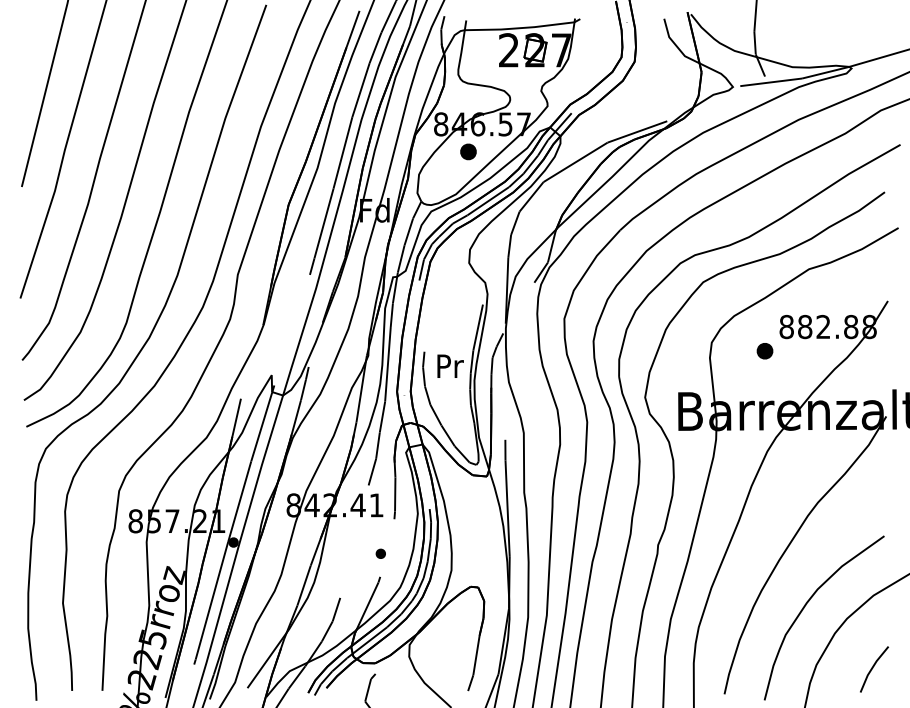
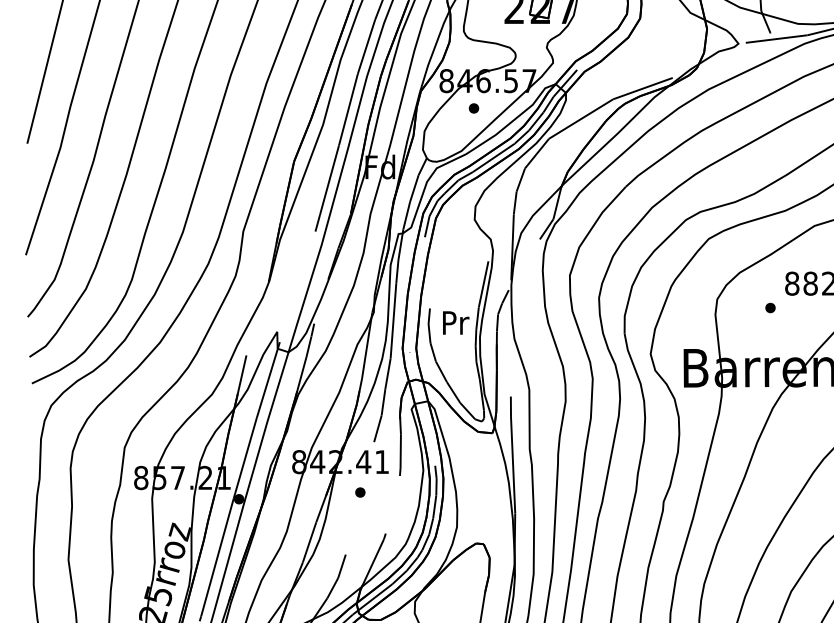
part: (468, 151) -> (474, 108), size x0.62
part: (764, 351) -> (770, 308), size x0.62
part: (380, 553) -> (360, 492), moved

